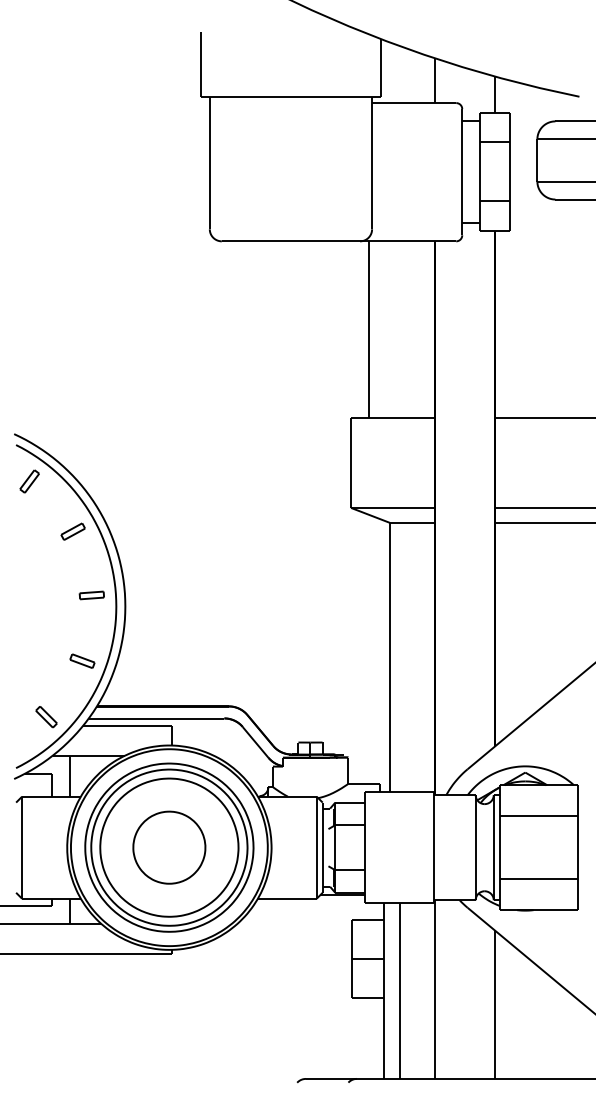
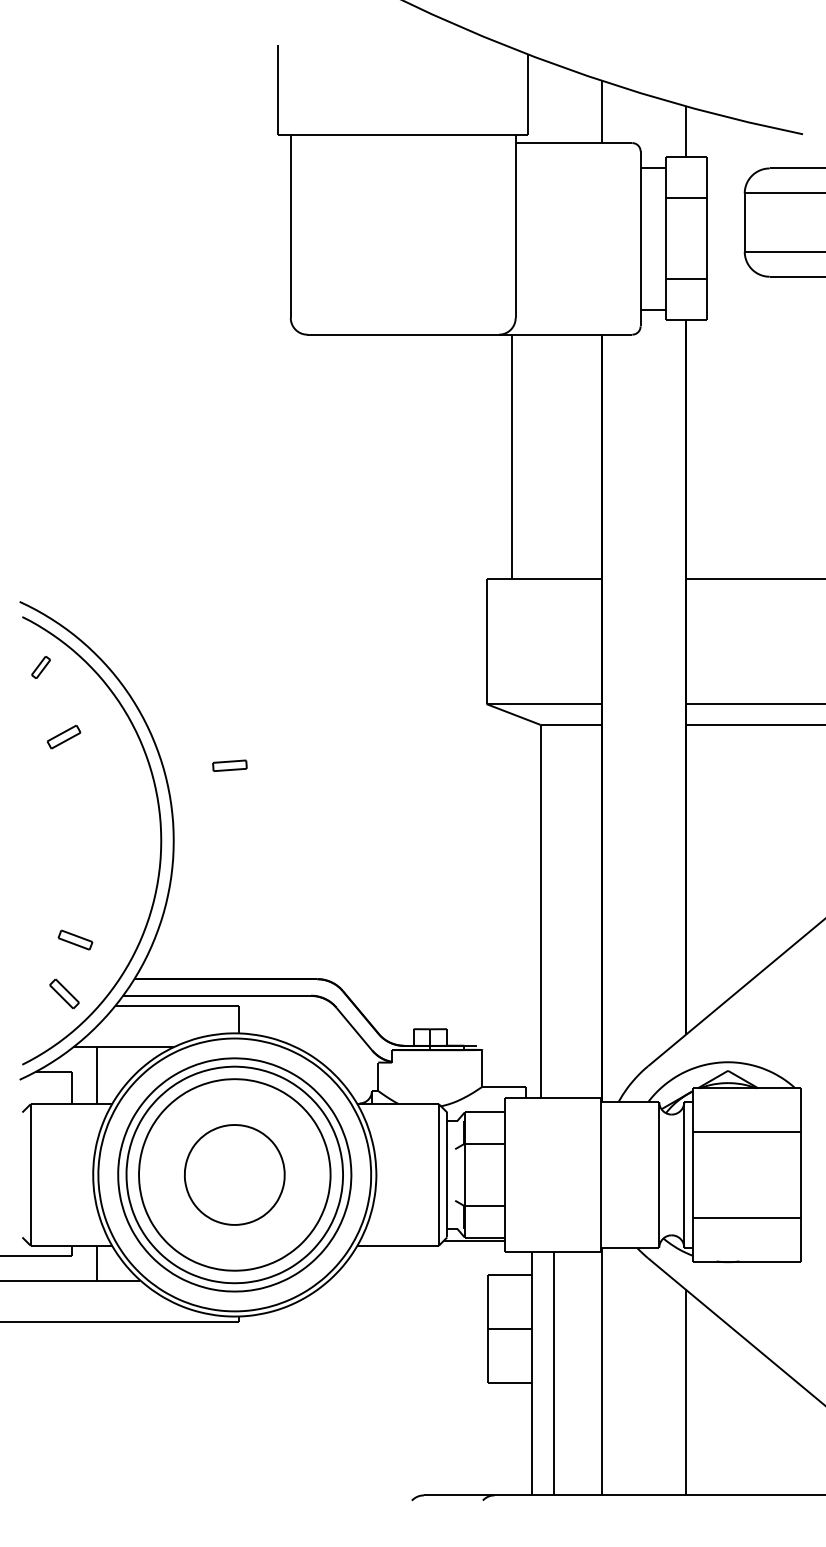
part: (29, 481) -> (40, 667), size x0.7
part: (72, 531) -> (63, 736), moved
part: (91, 595) -> (229, 765), moved
part: (82, 660) -> (75, 939), moved

